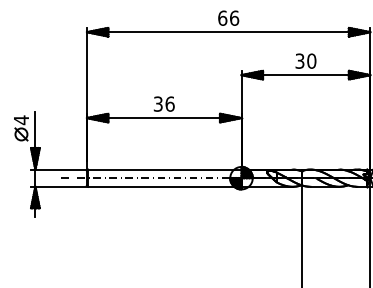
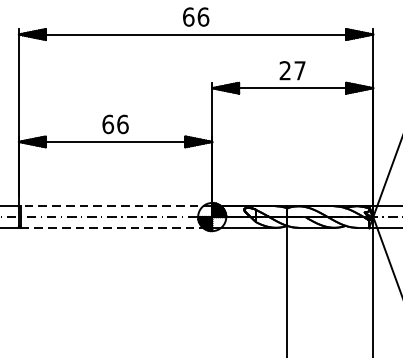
text: (305, 60) -> (292, 69), 30 -> 27
text: (157, 103) -> (107, 123), 36 -> 66
line: (164, 169) -> (115, 206), solid -> dashed
line: (164, 186) -> (115, 227), solid -> dashed

